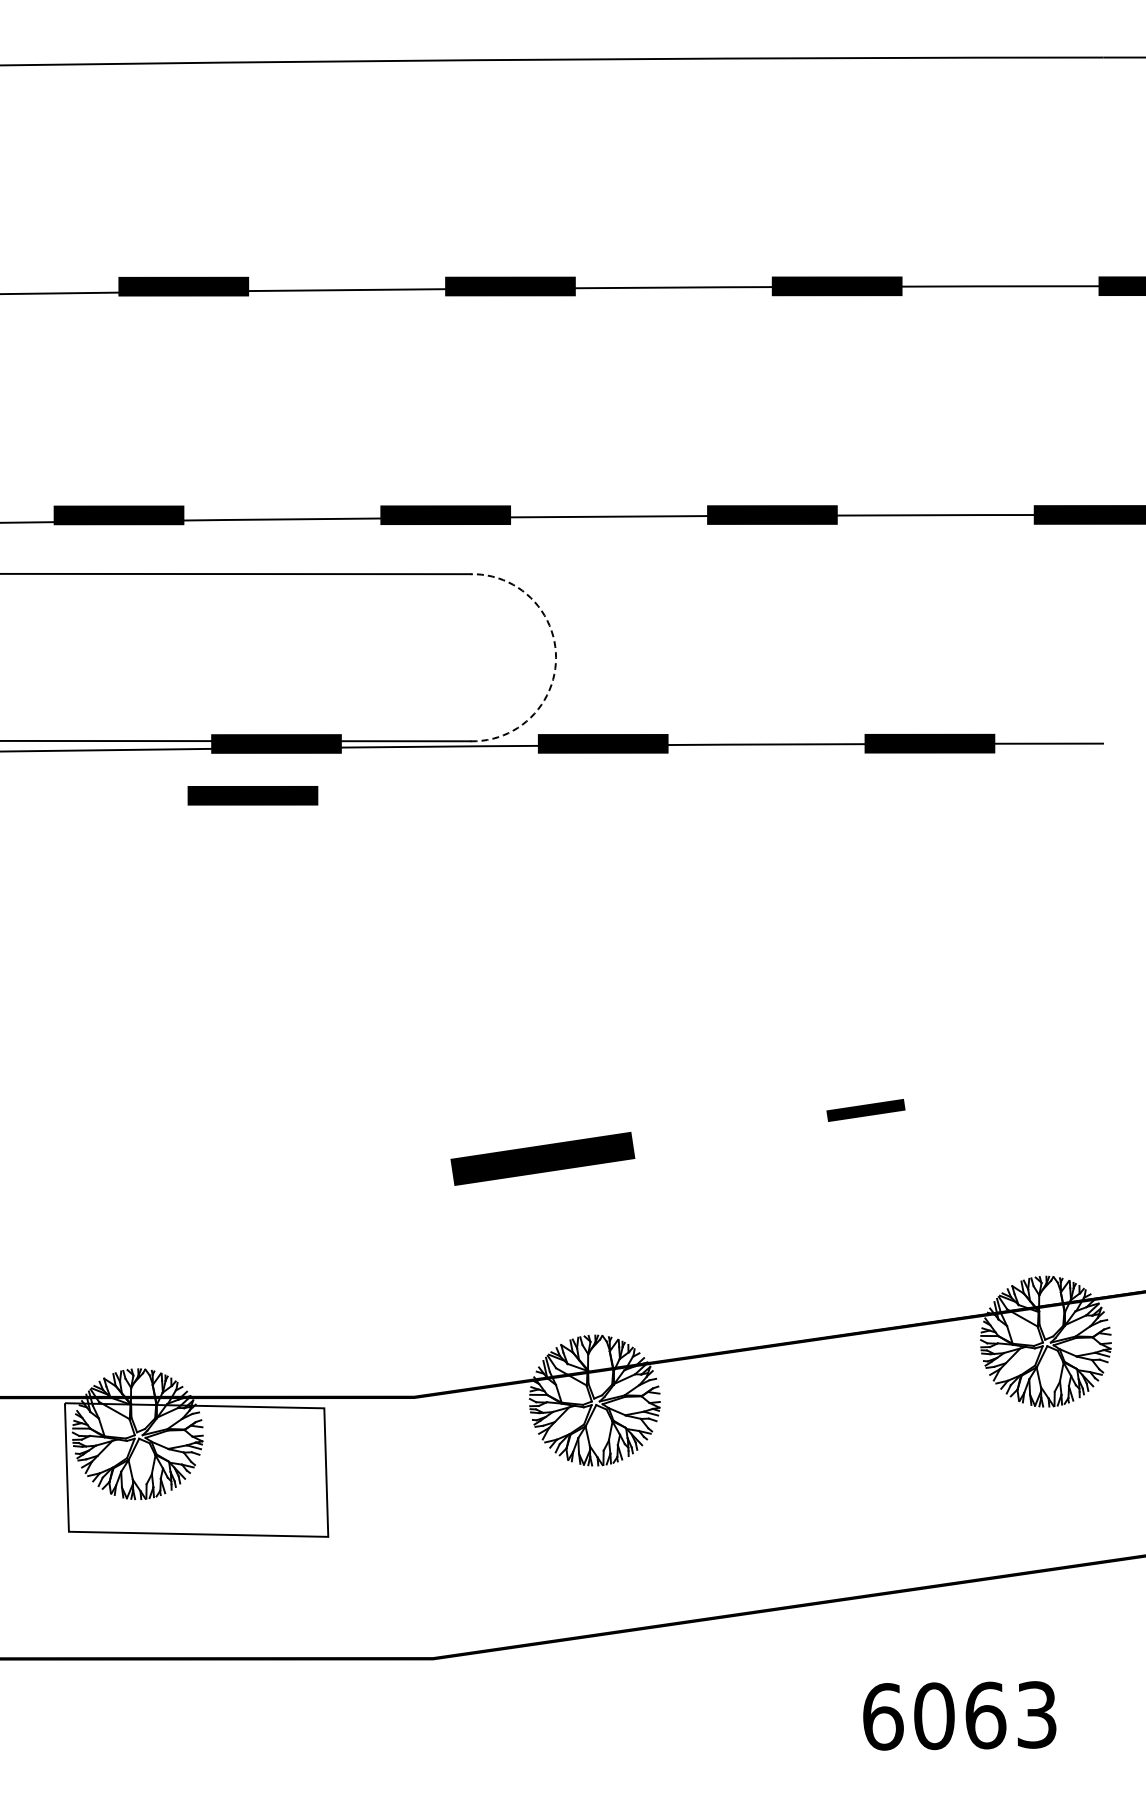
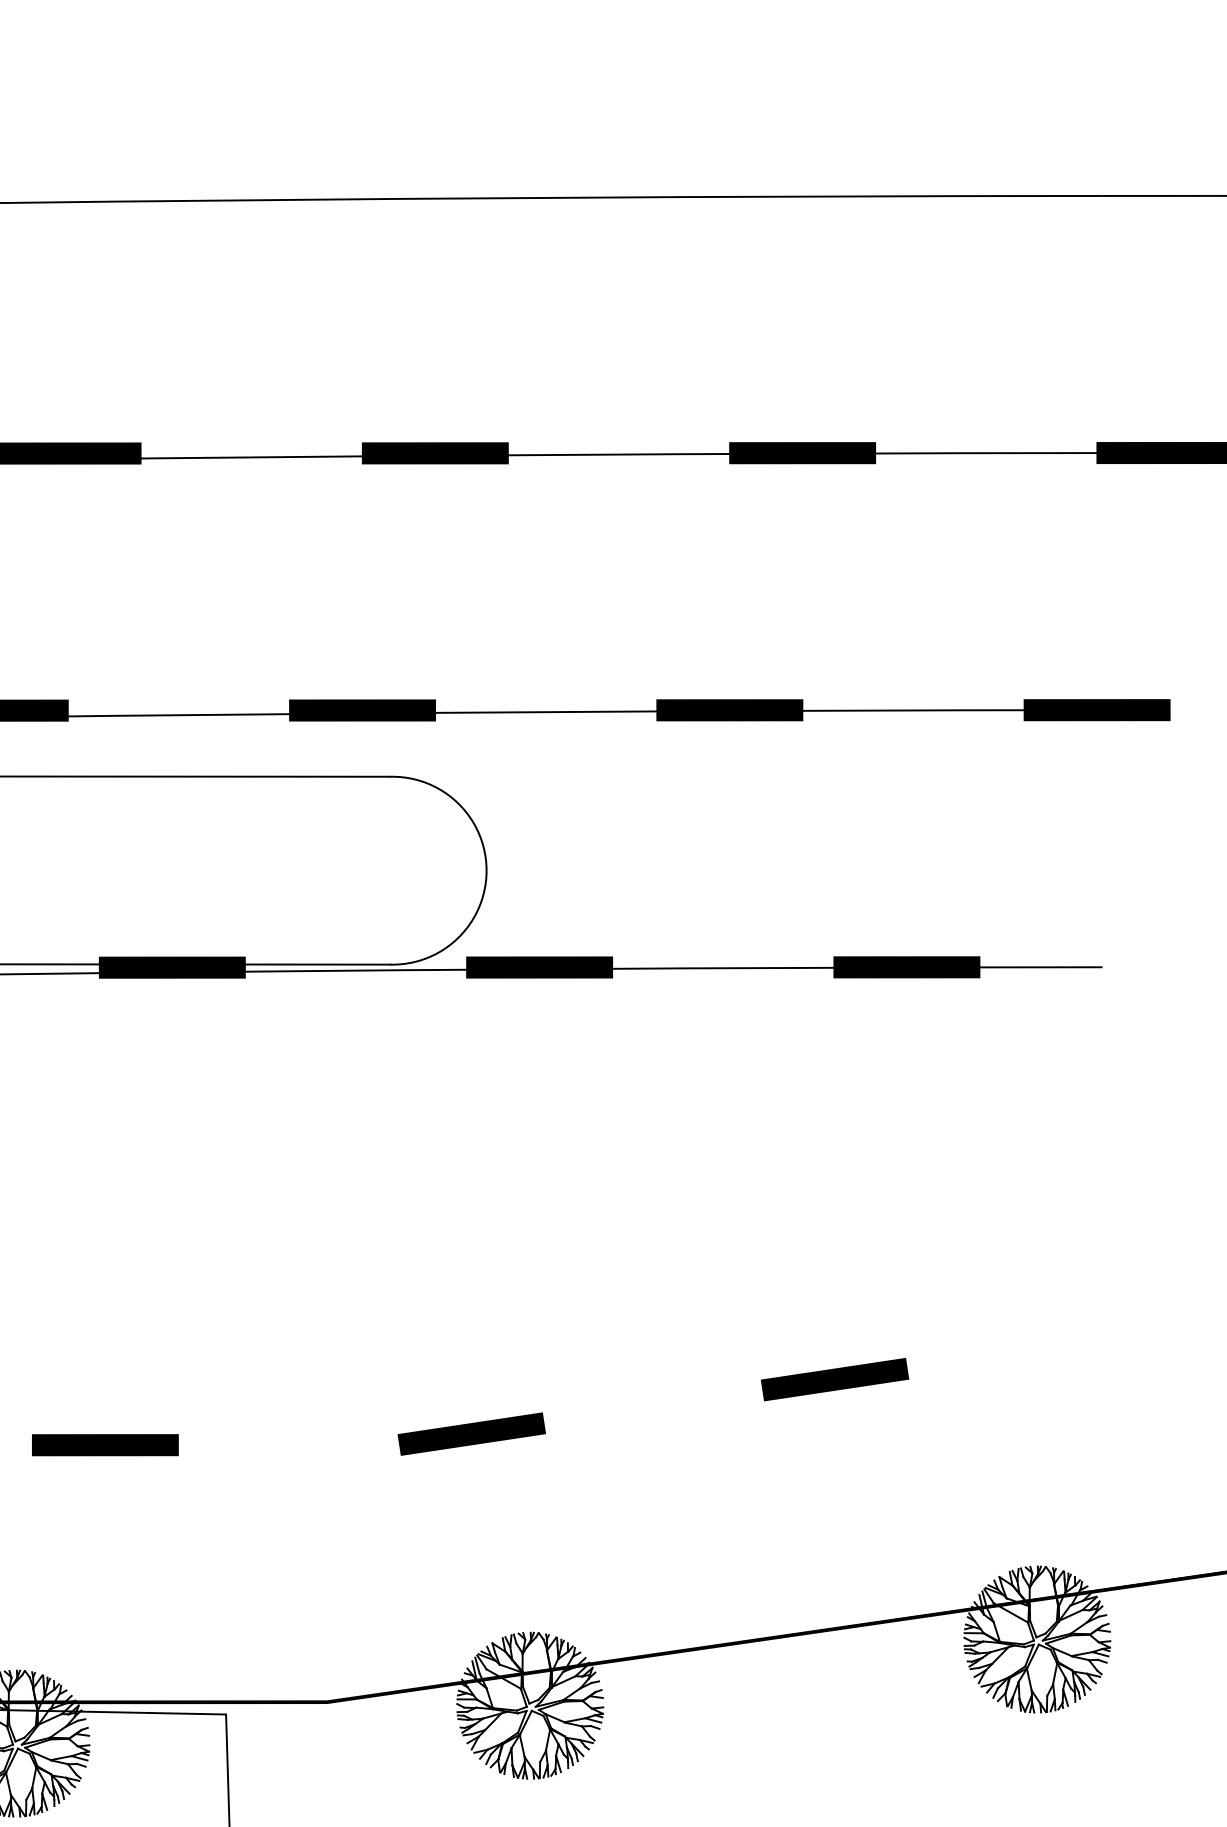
arc: (556, 657) -> (487, 870), dashed -> solid
part: (252, 795) -> (104, 1444), moved
part: (865, 1110) -> (834, 1379), size x1.67
part: (542, 1158) -> (471, 1433), size x0.71

